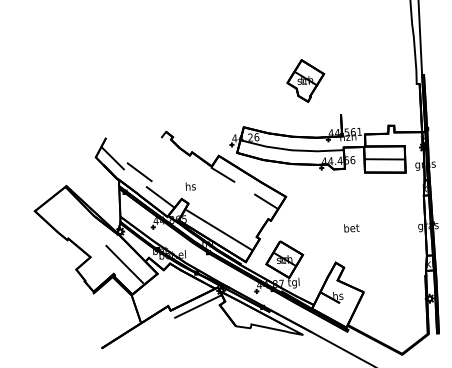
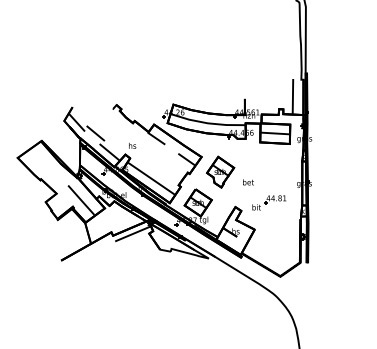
part: (305, 79) -> (220, 171), moved
line: (405, 107) -> (292, 96), added
part: (381, 254) -> (269, 202), added

